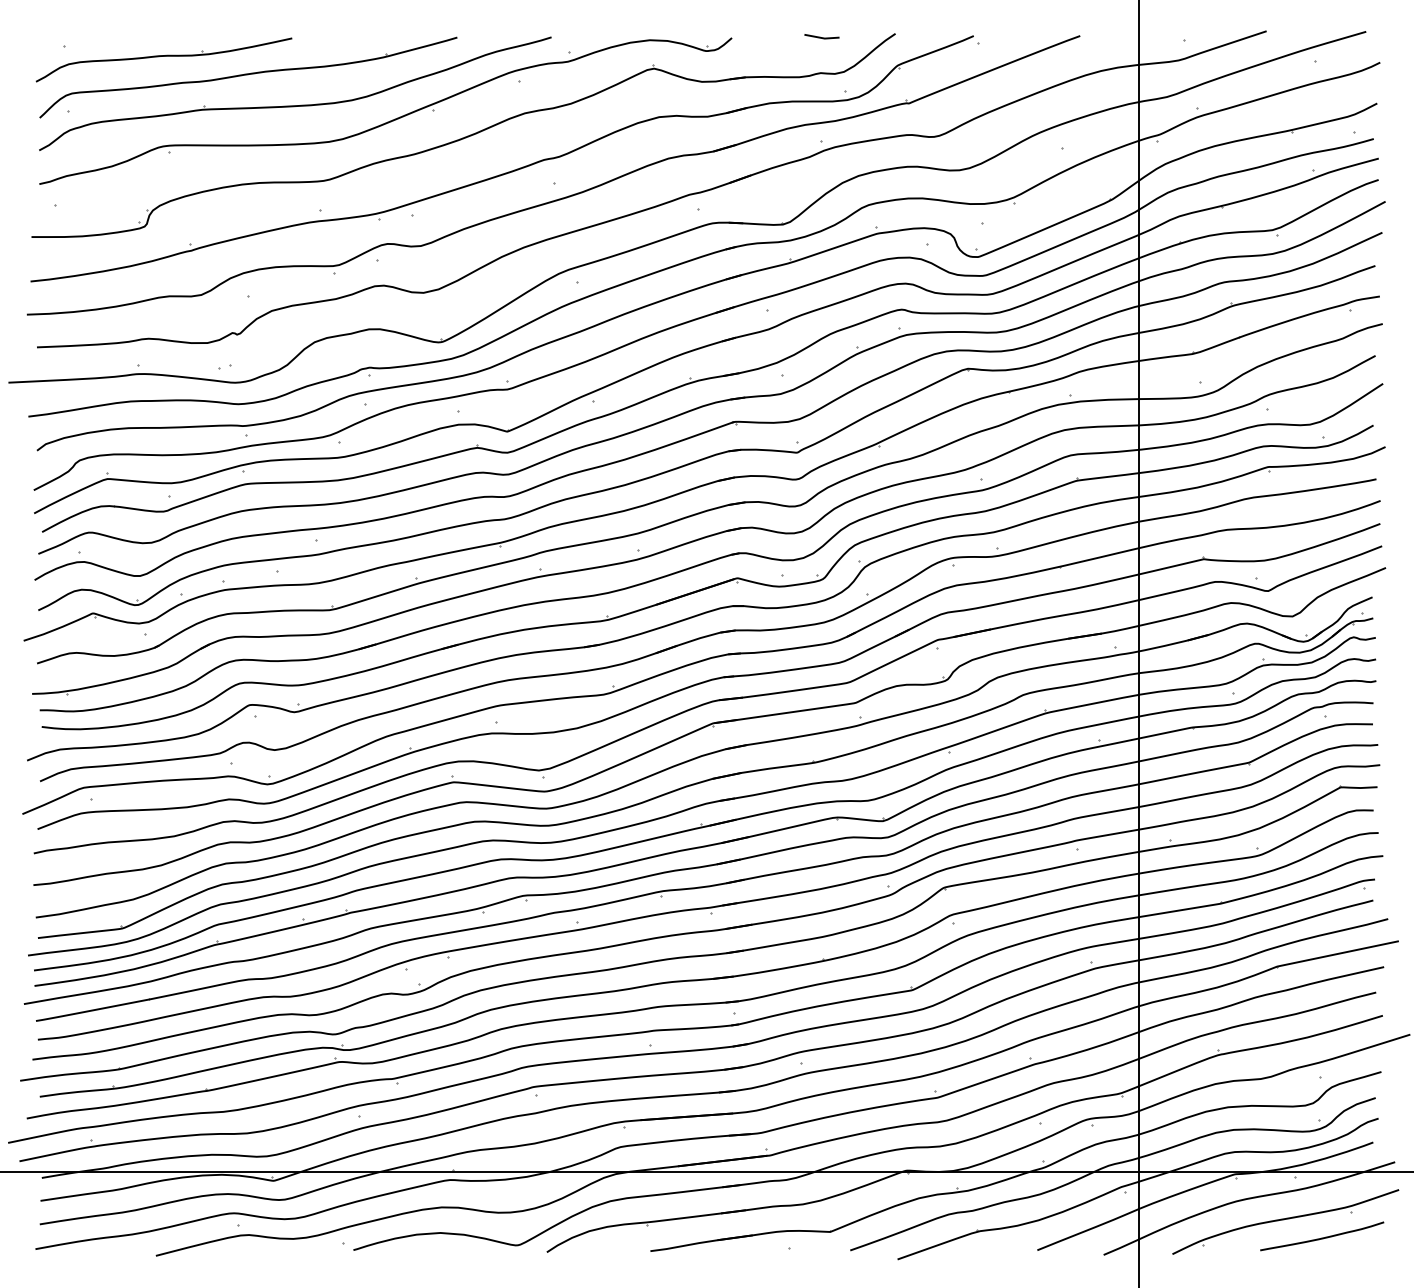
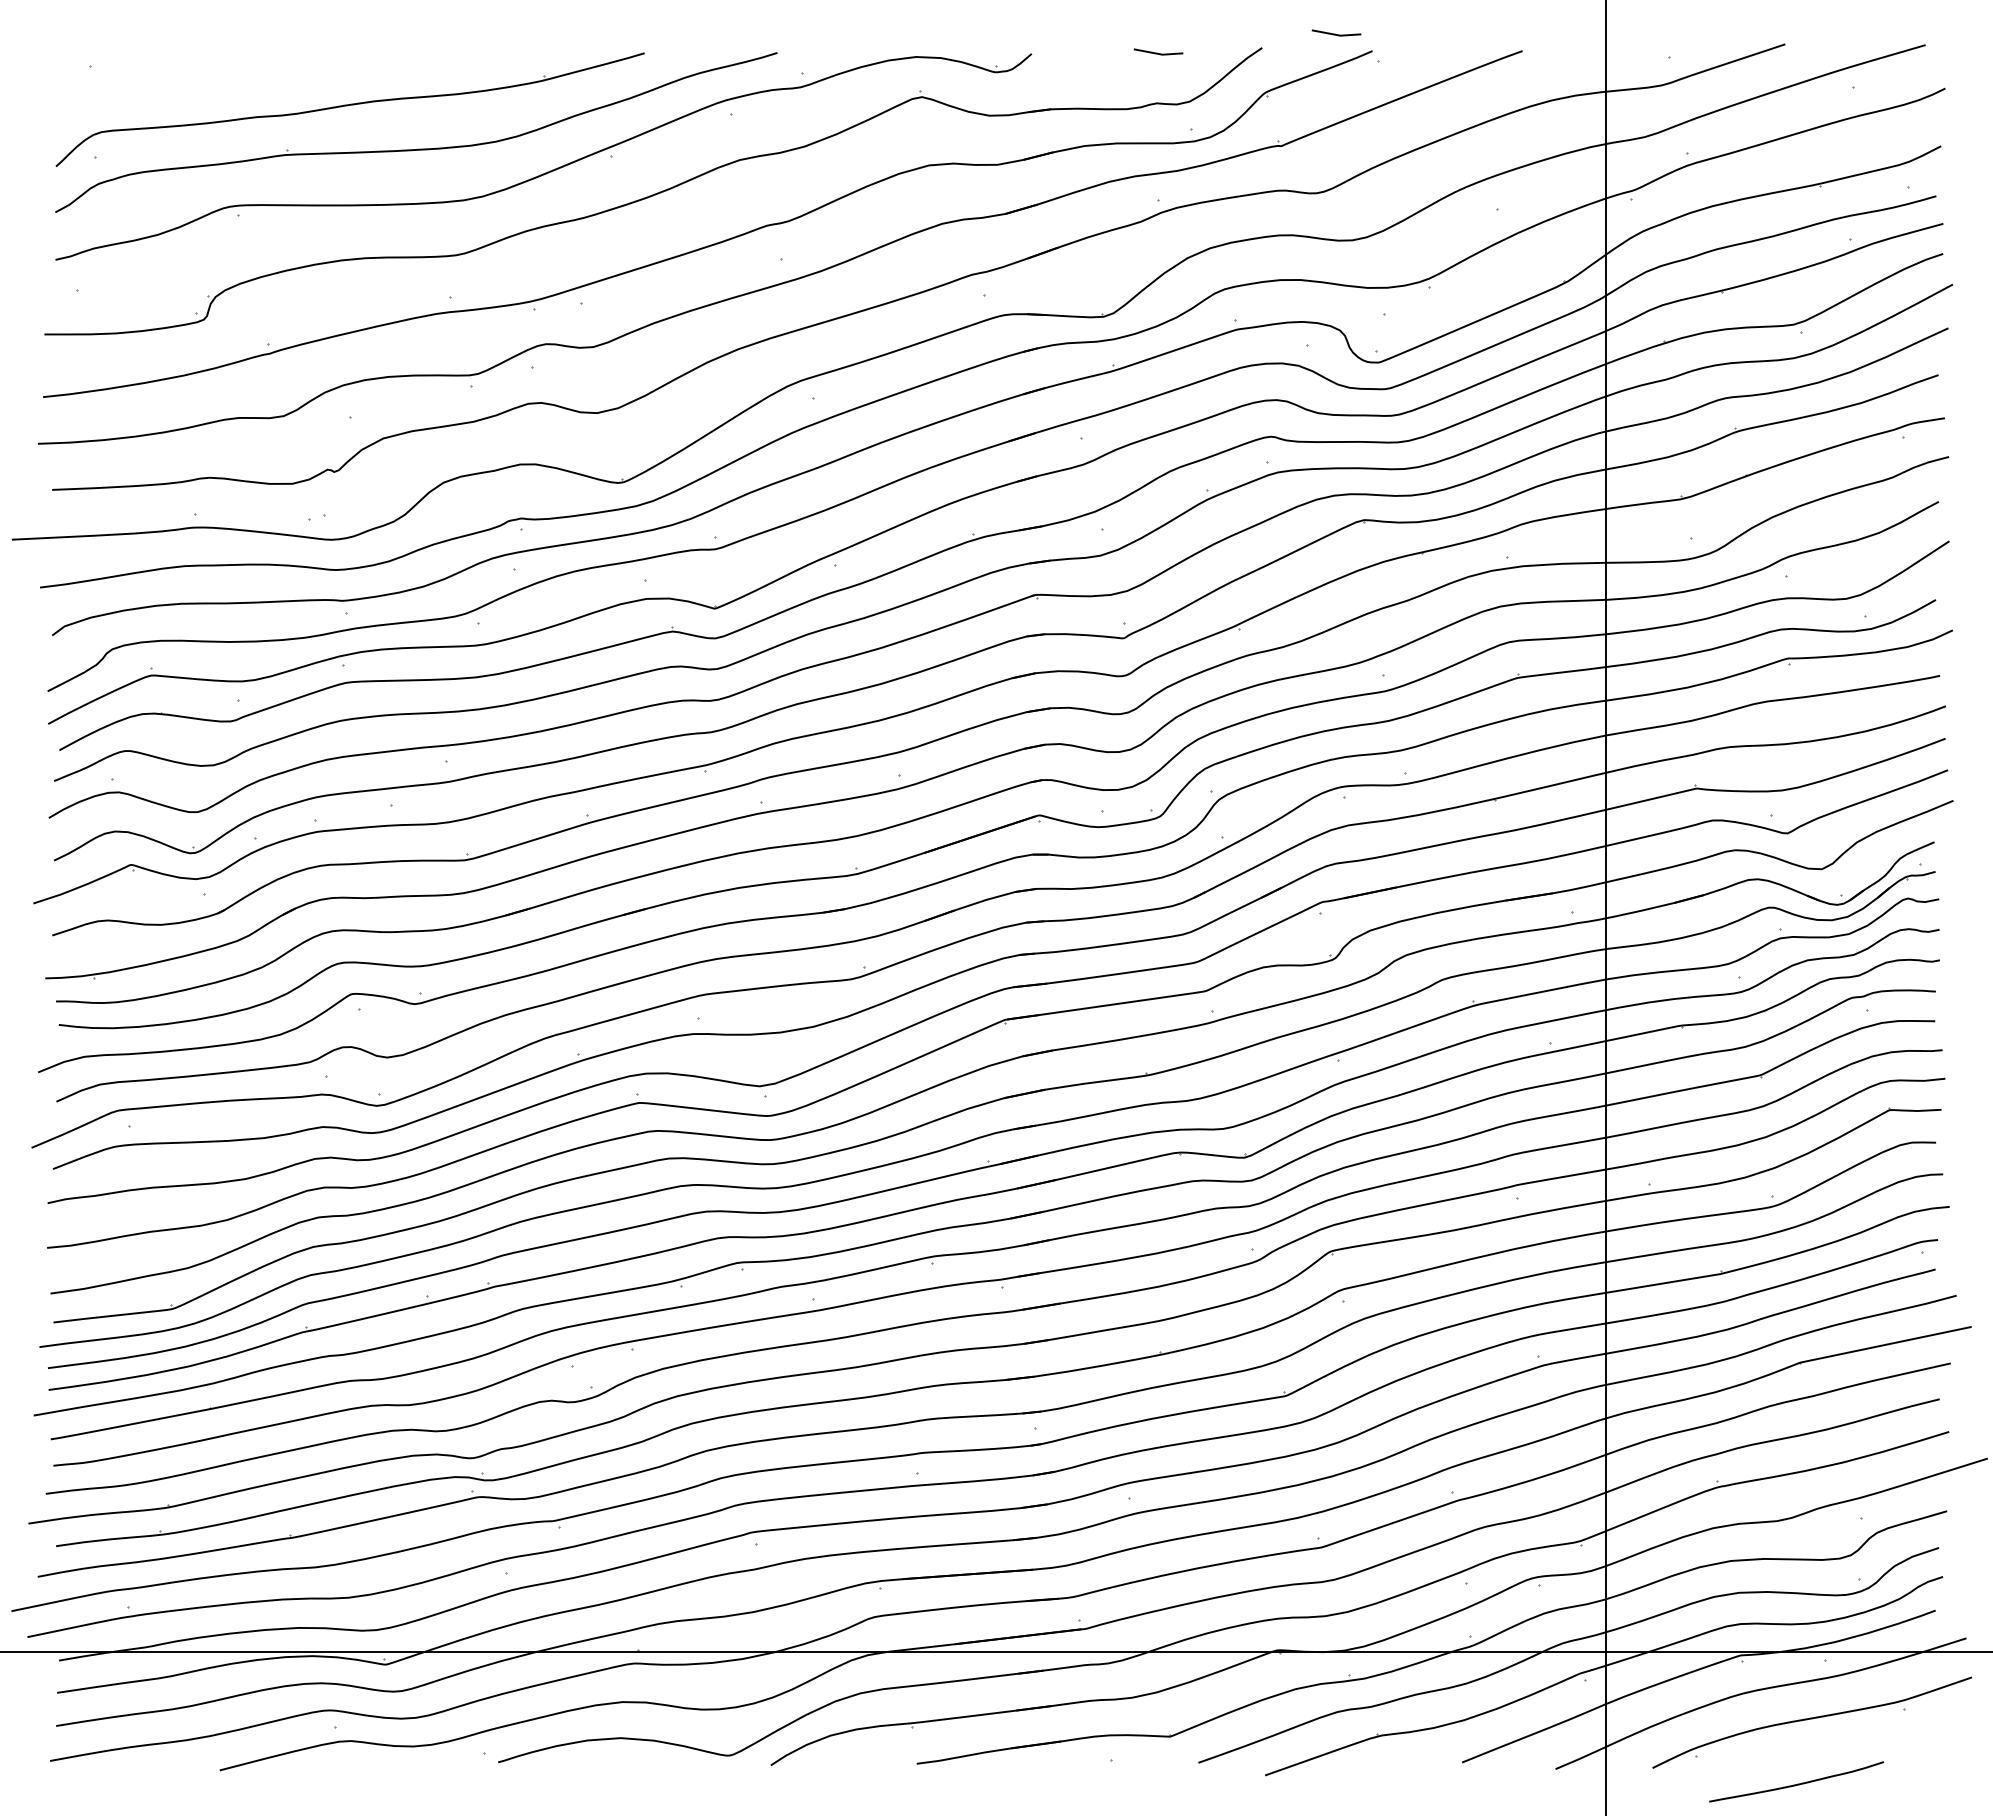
line: (947, 23) -> (1335, 33), added
part: (163, 59) -> (230, 84), removed
curve: (1322, 1237) -> (1797, 1783), moved

